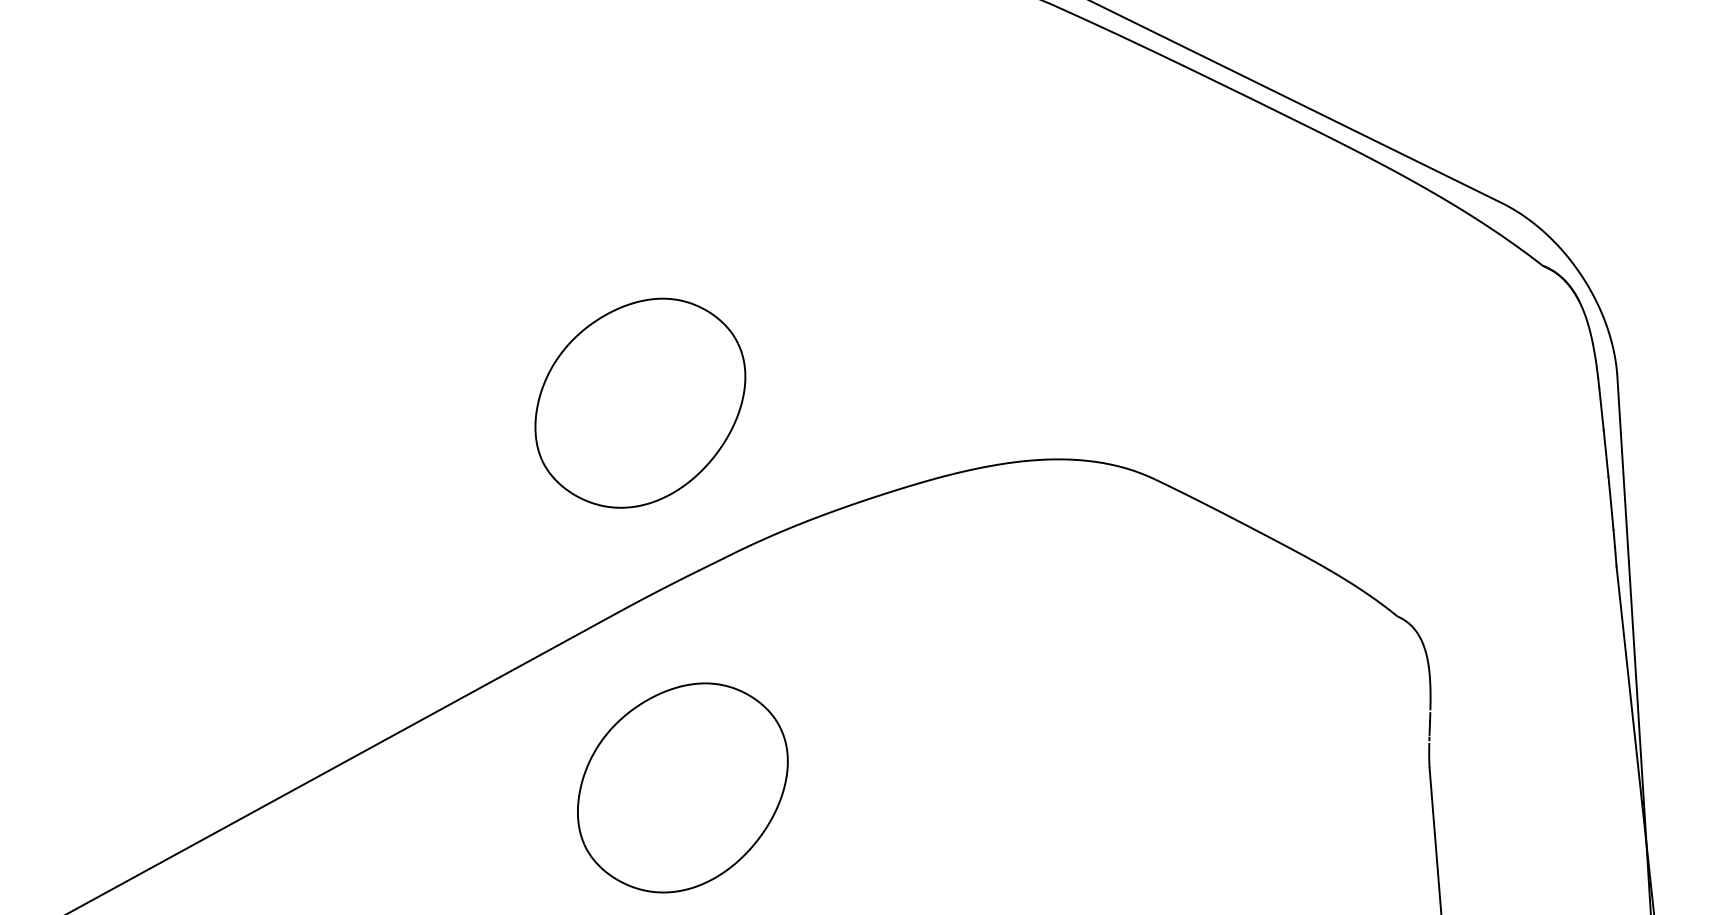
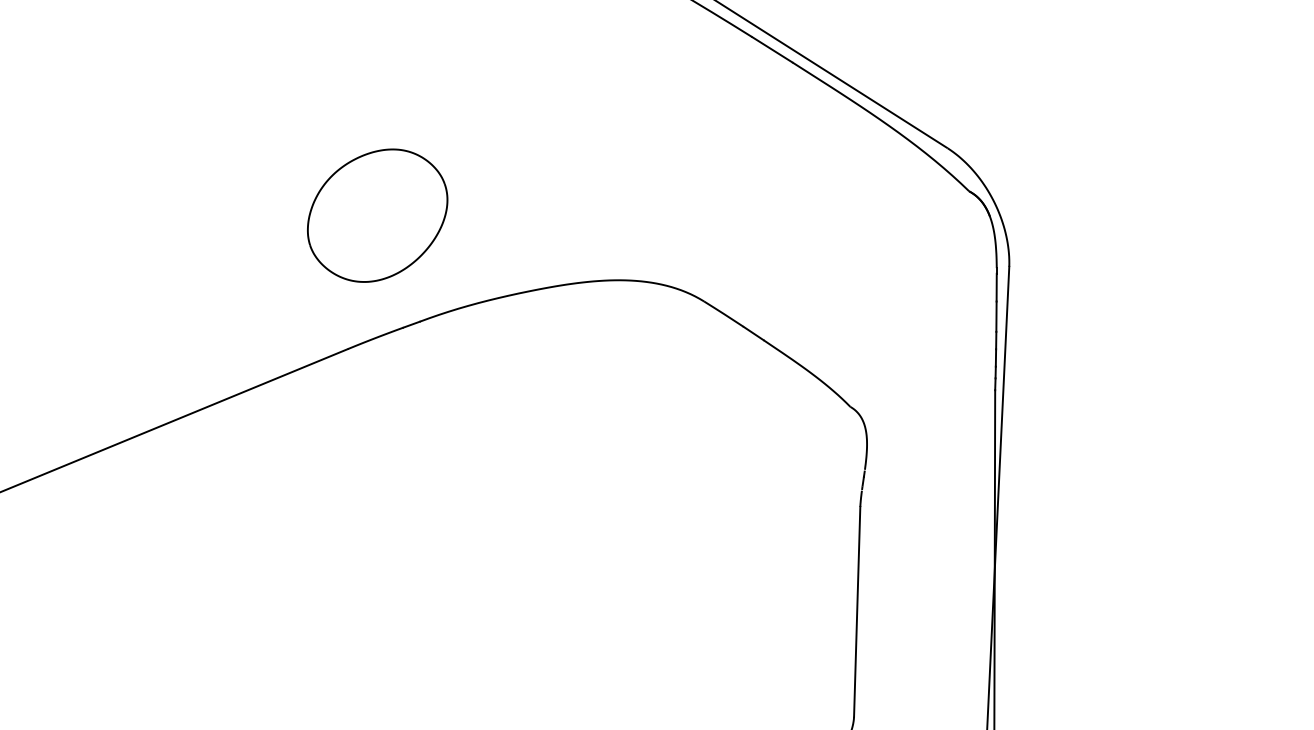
part: (682, 787) -> (377, 466), removed

